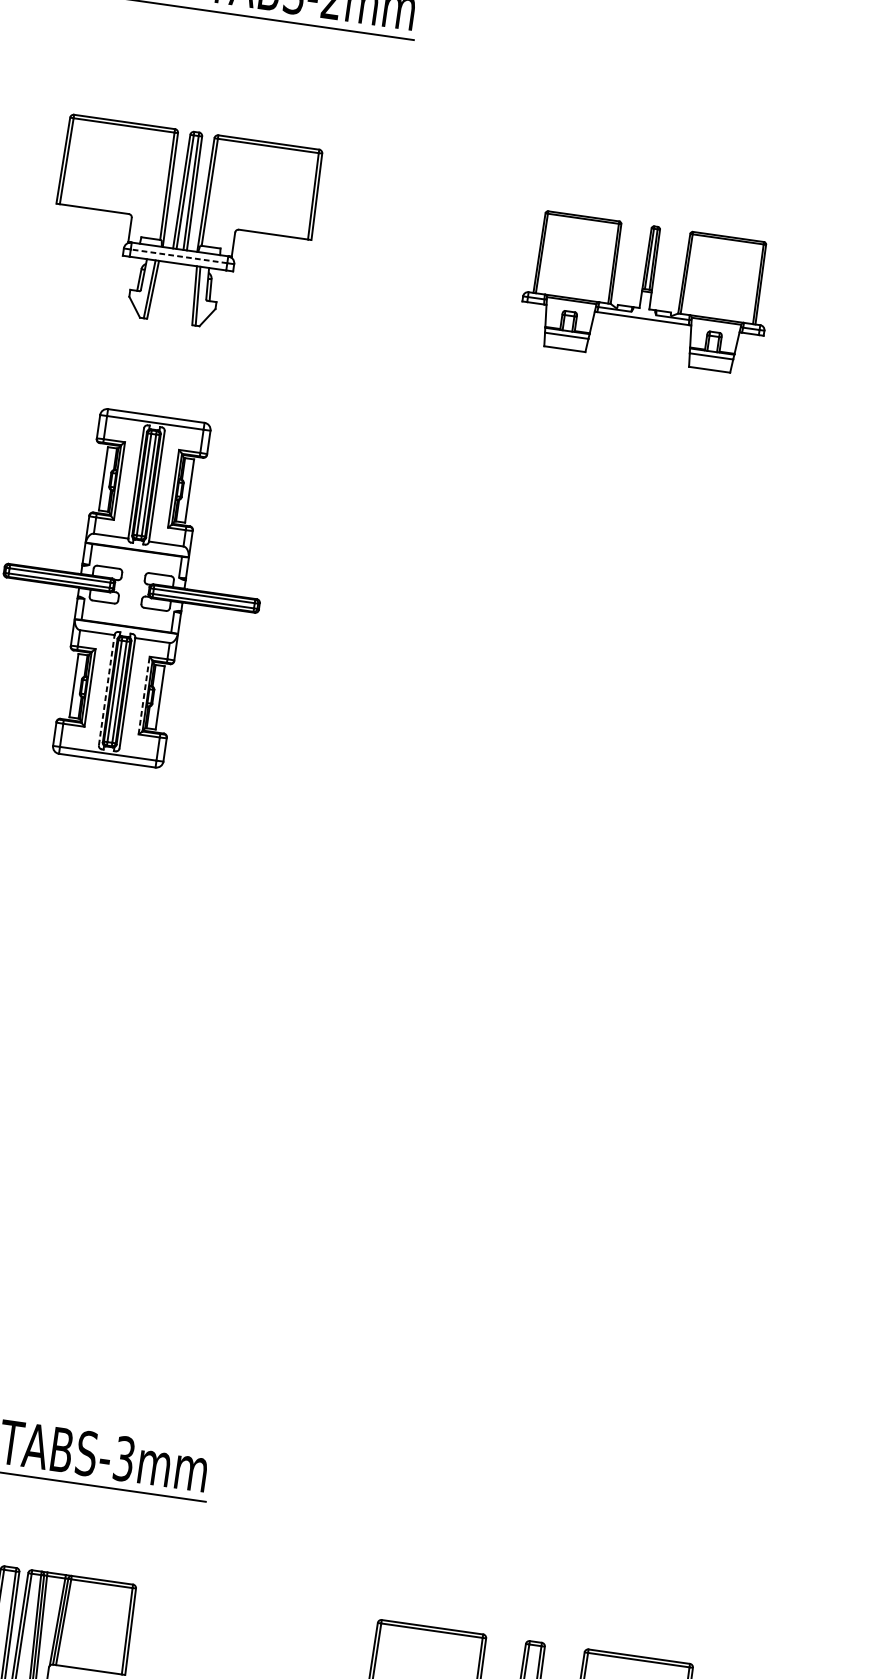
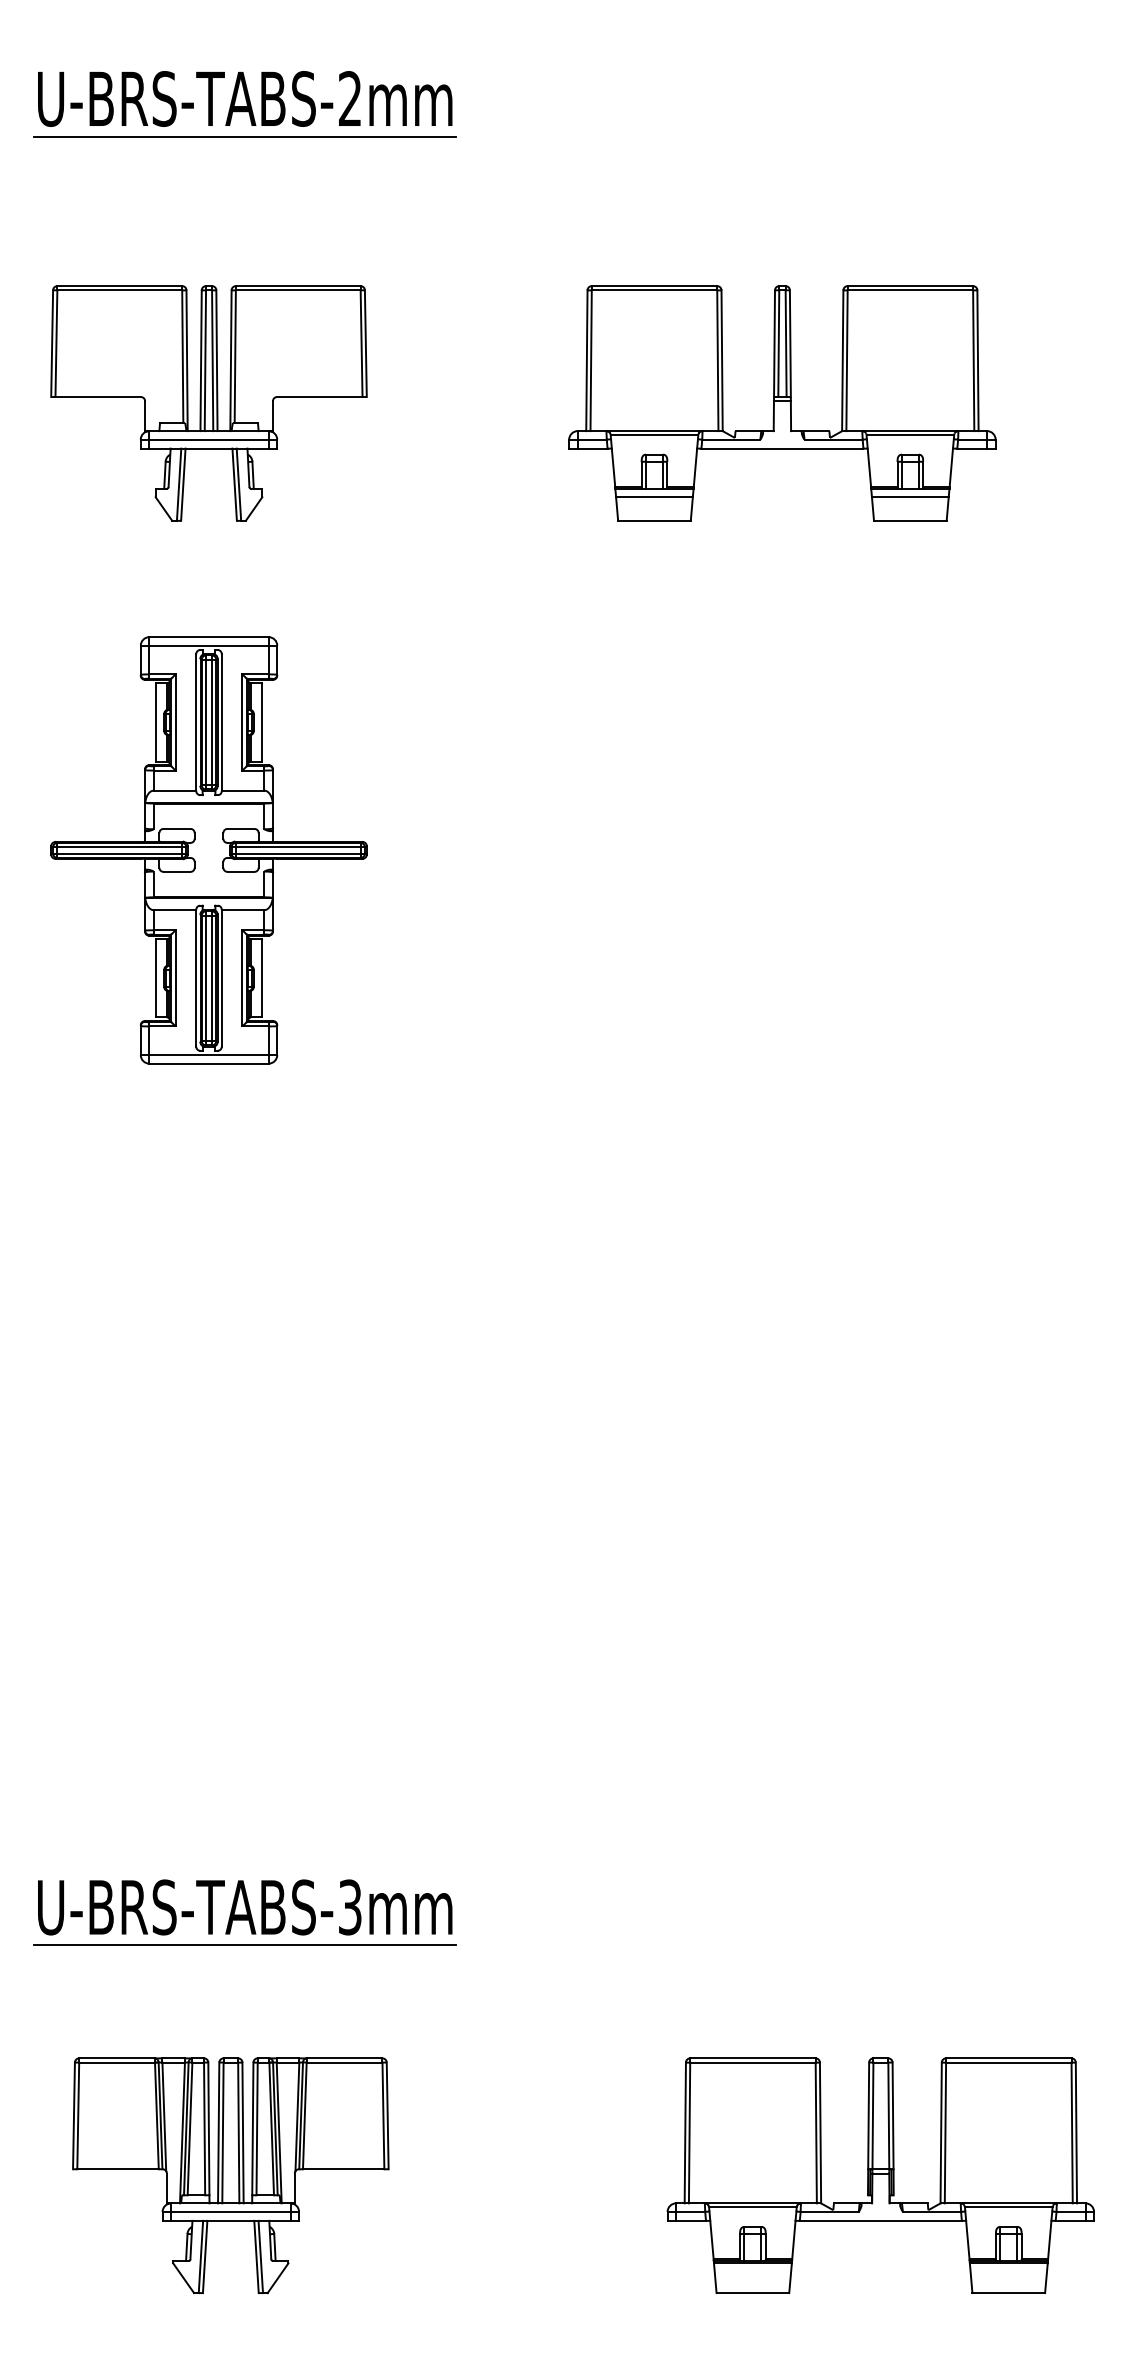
line: (179, 256) -> (209, 439), dashed -> solid
part: (646, 293) -> (782, 403), size x1.43
line: (107, 689) -> (196, 977), dashed -> solid
line: (144, 694) -> (242, 977), dashed -> solid

